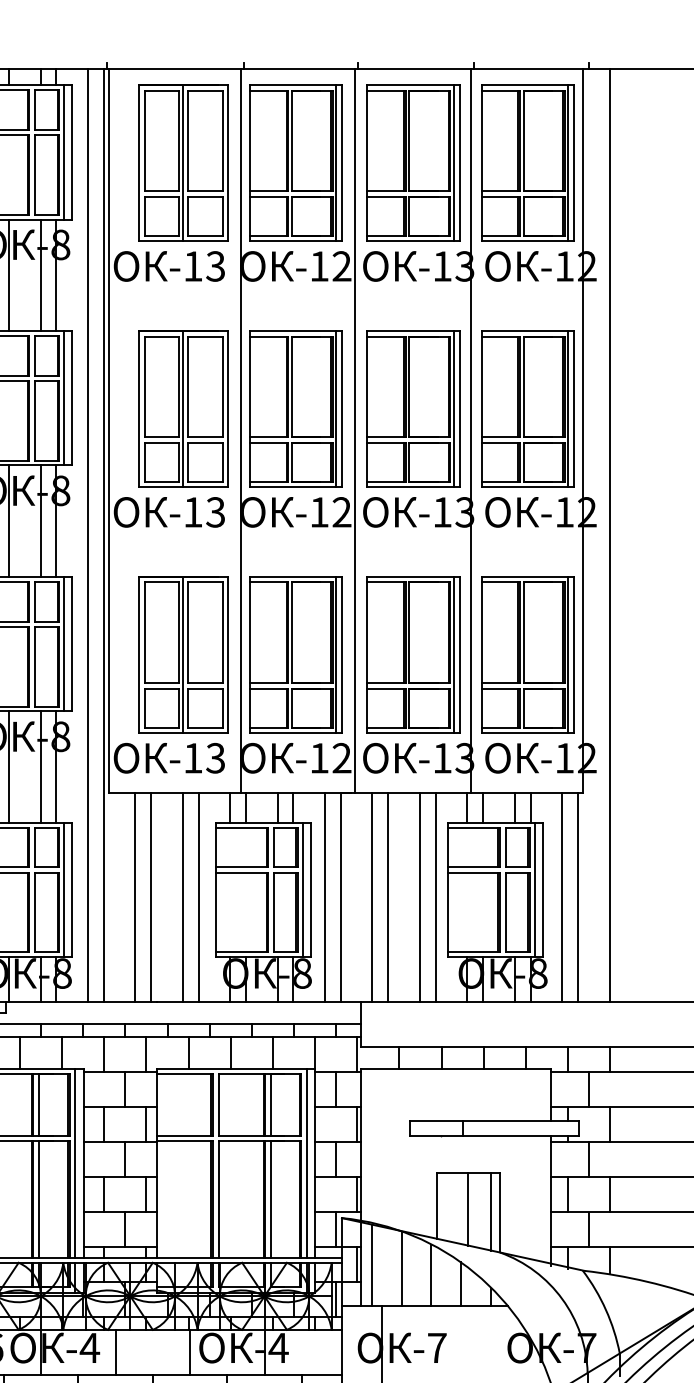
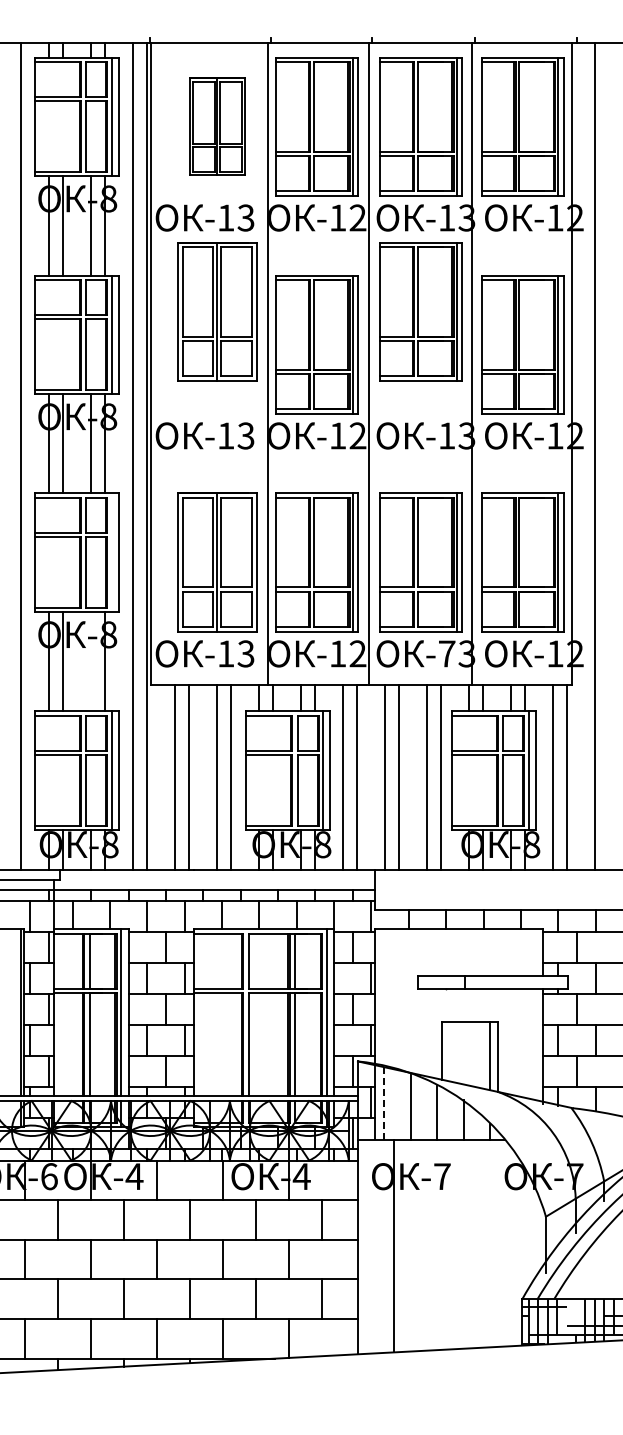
part: (183, 163) -> (217, 126), size x0.7
part: (183, 409) -> (217, 311), moved
part: (412, 409) -> (420, 311), moved
line: (63, 643) -> (111, 552), removed
text: (442, 757) -> (447, 653), -13 -> -73
line: (40, 766) -> (90, 661), removed
line: (467, 1209) -> (469, 1053), removed
line: (371, 1264) -> (384, 1102), solid -> dashed

